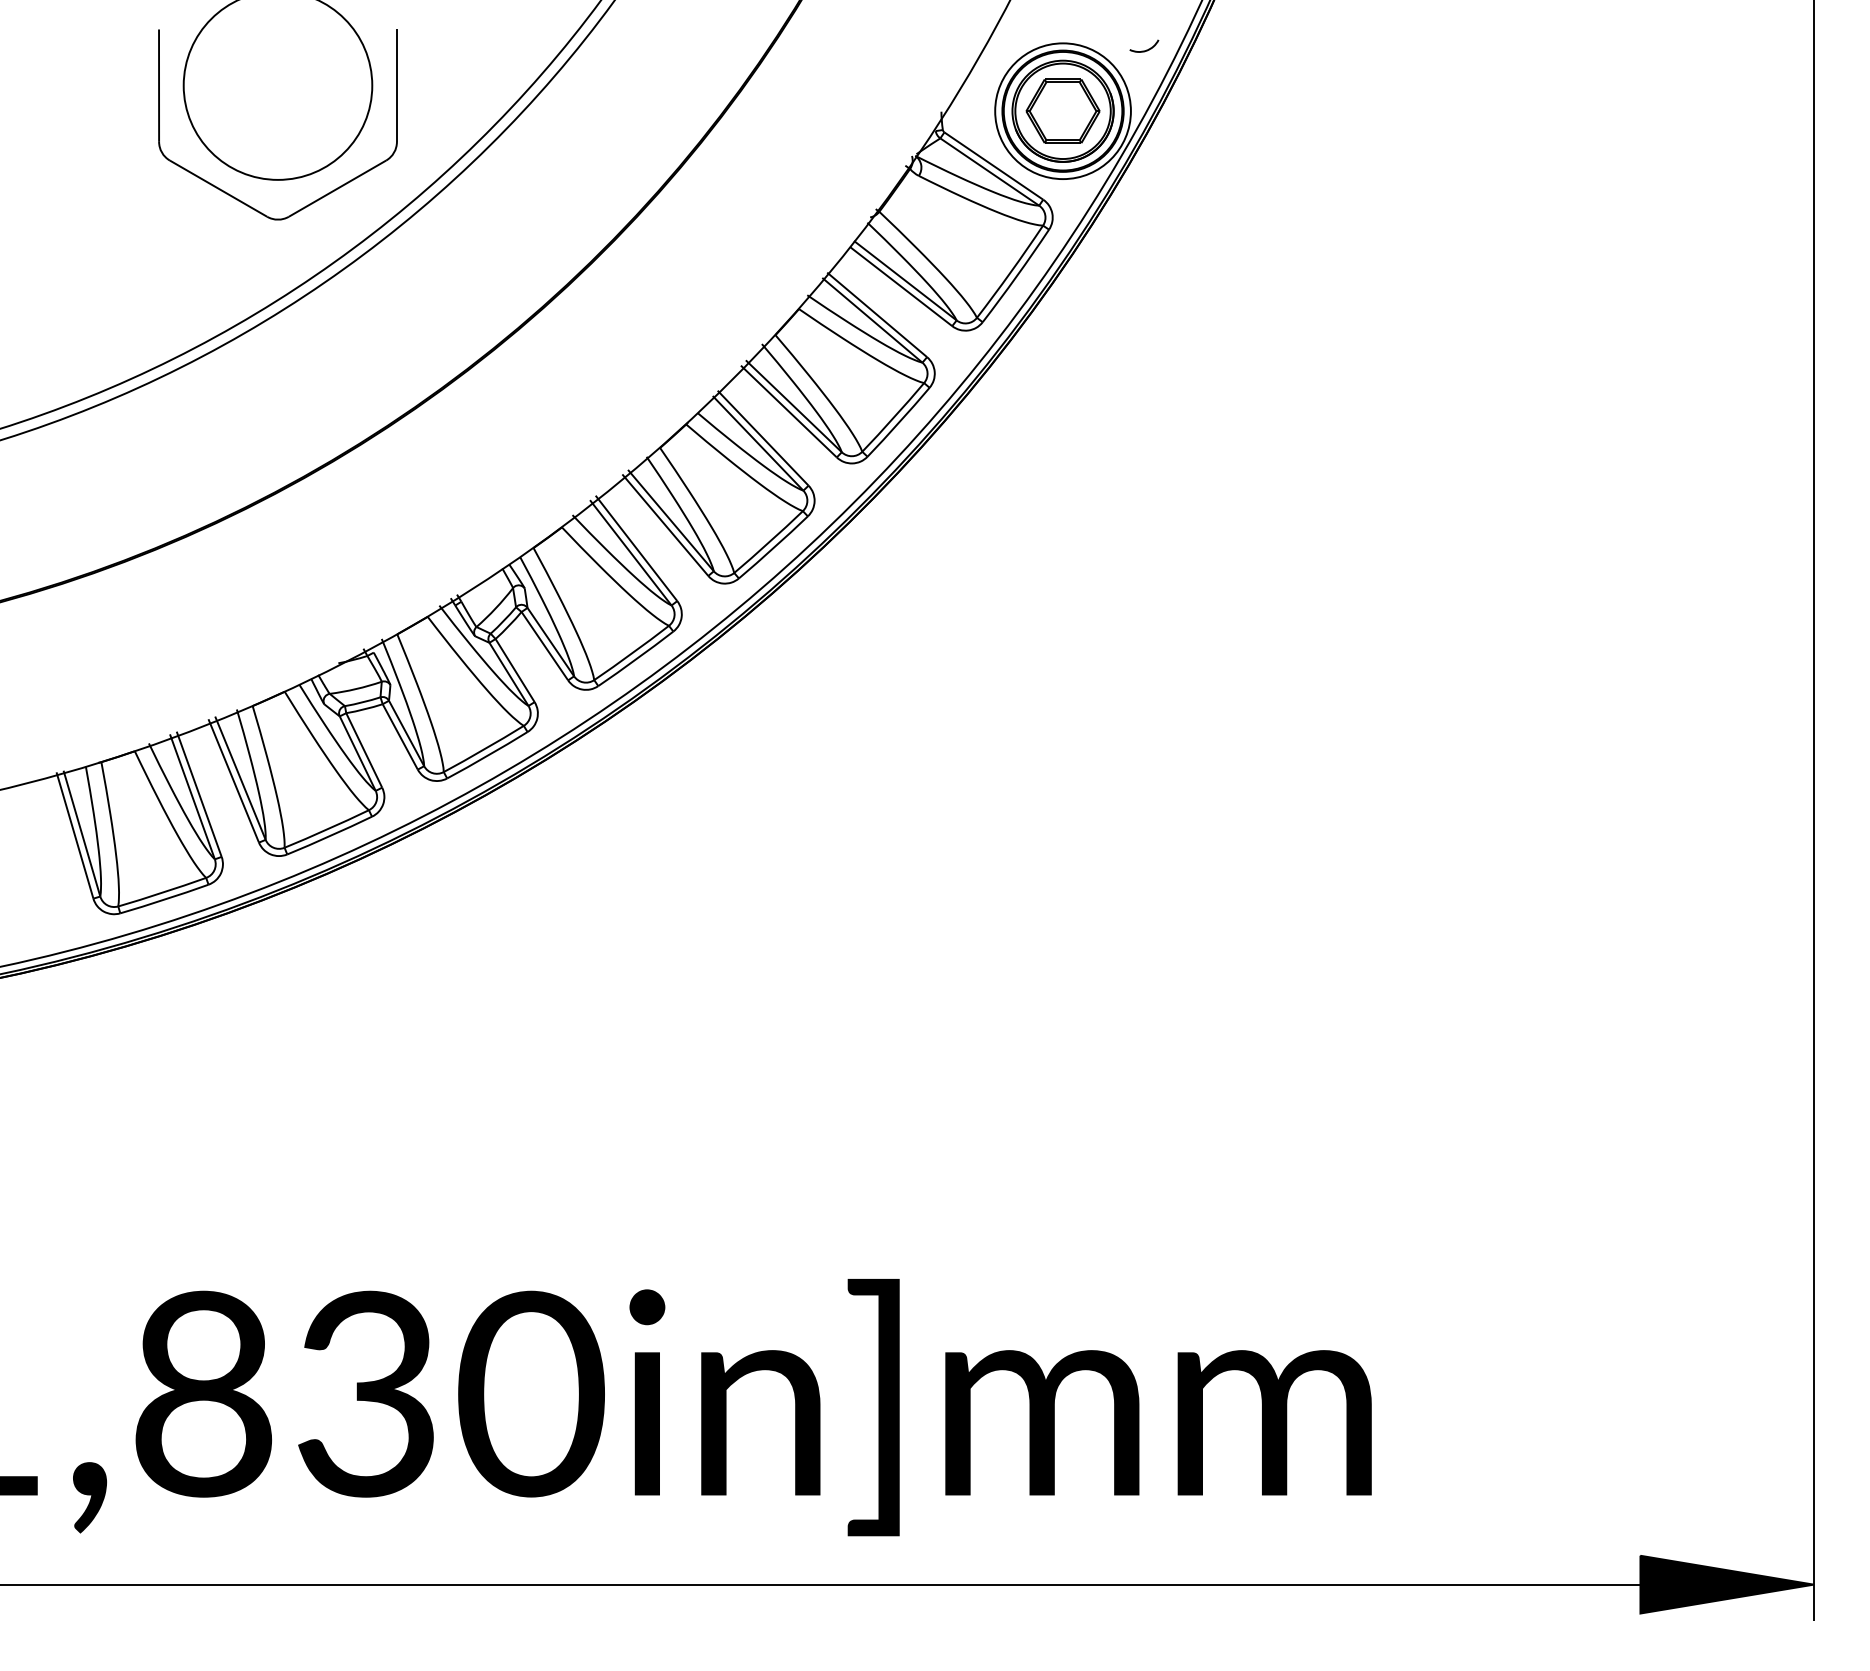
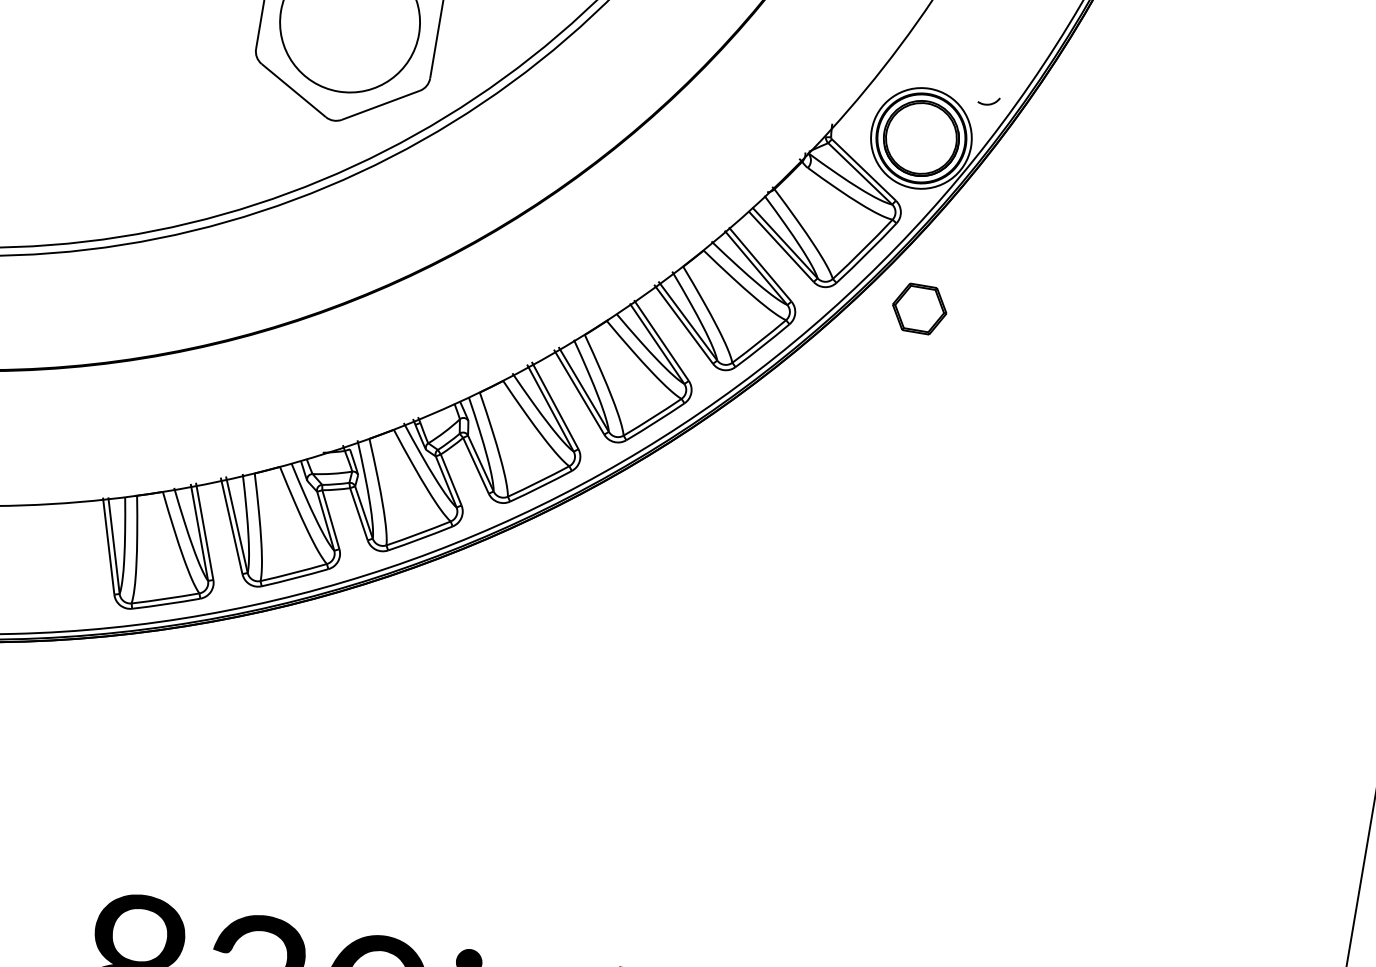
part: (1062, 110) -> (919, 308), moved

